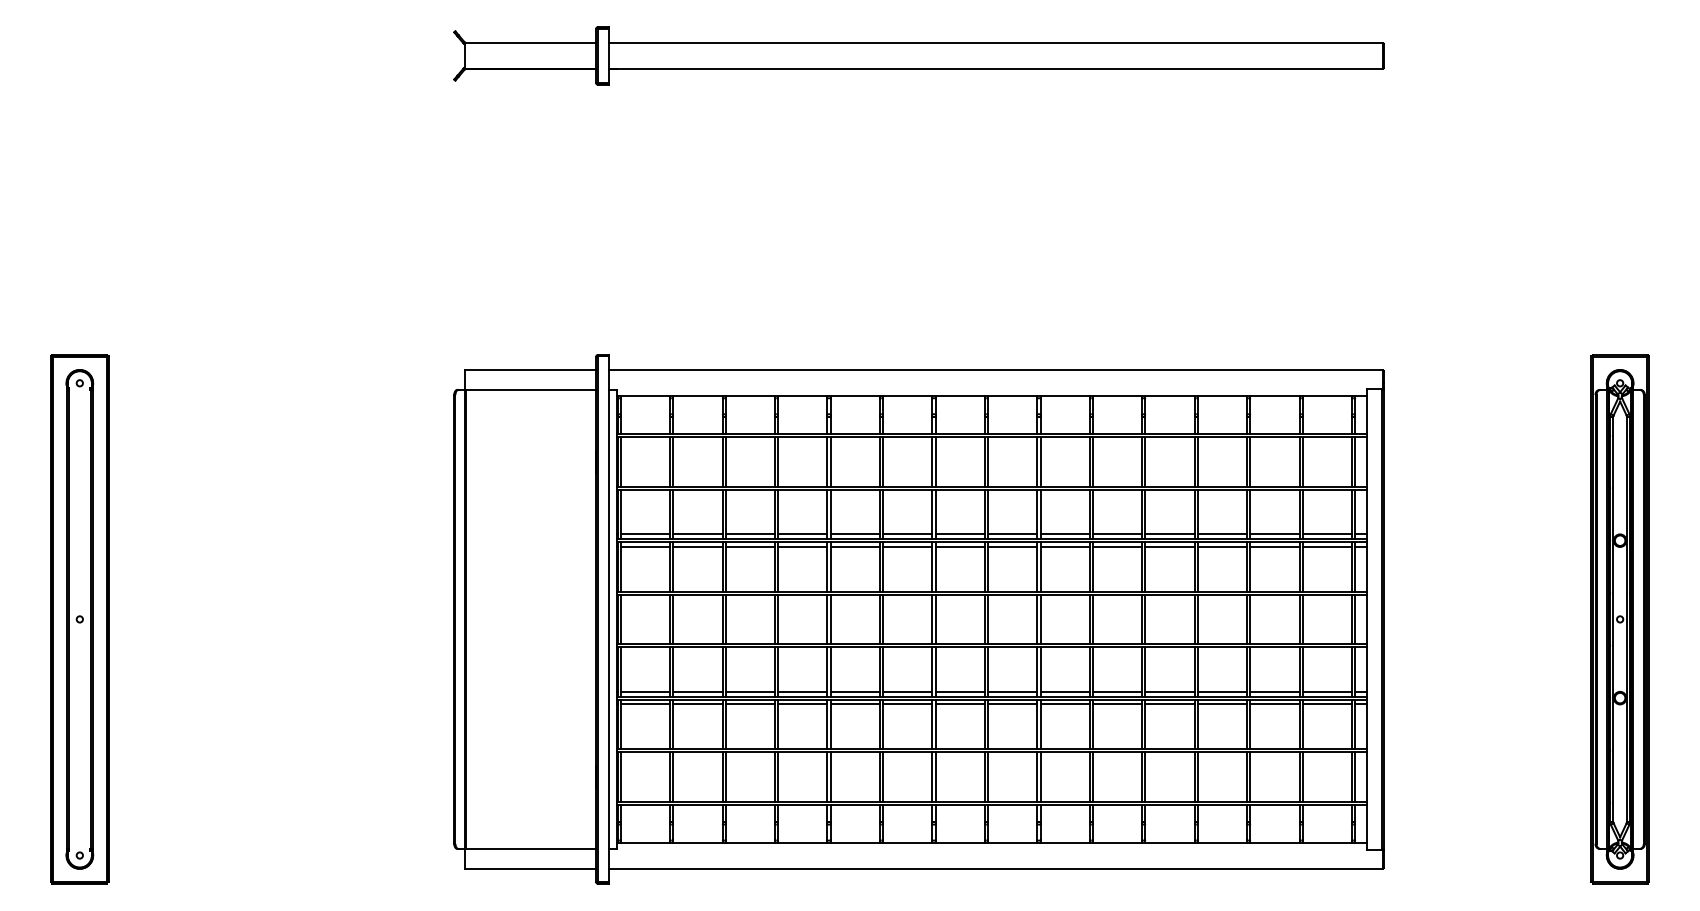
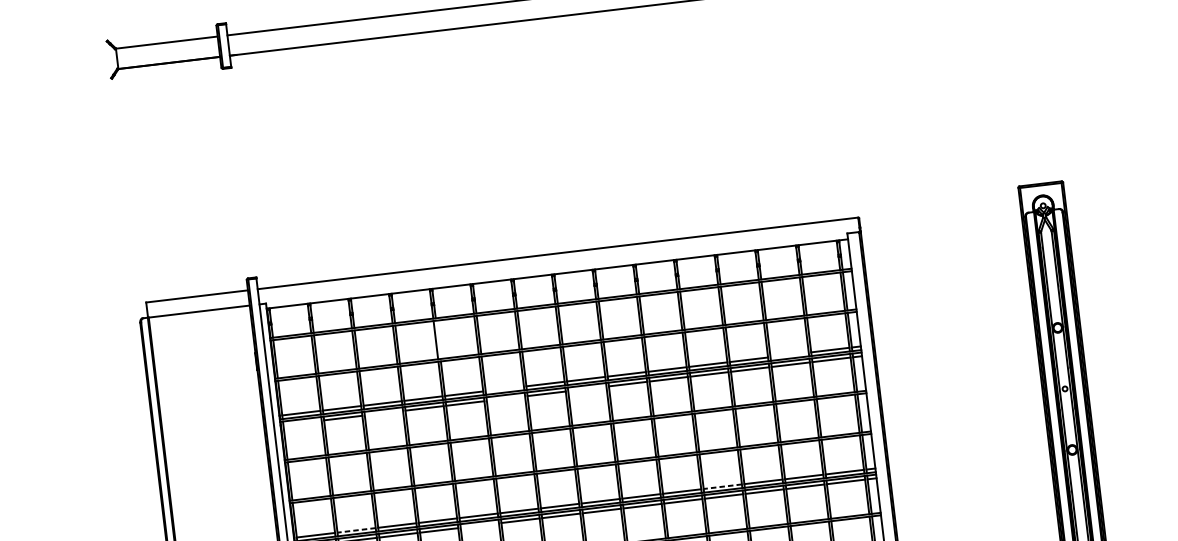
line: (830, 461) -> (438, 339), removed
line: (907, 534) -> (504, 388), removed
line: (1274, 534) -> (789, 355), removed
line: (645, 547) -> (302, 423), removed
line: (750, 547) -> (384, 413), removed
line: (907, 547) -> (505, 399), removed
line: (1012, 547) -> (587, 389), removed
line: (697, 691) -> (356, 530), solid -> dashed
line: (1170, 691) -> (723, 486), solid -> dashed
line: (854, 704) -> (479, 525), removed

